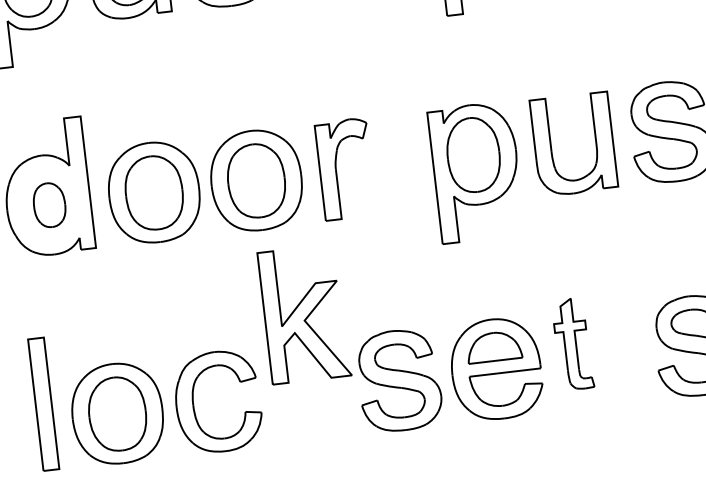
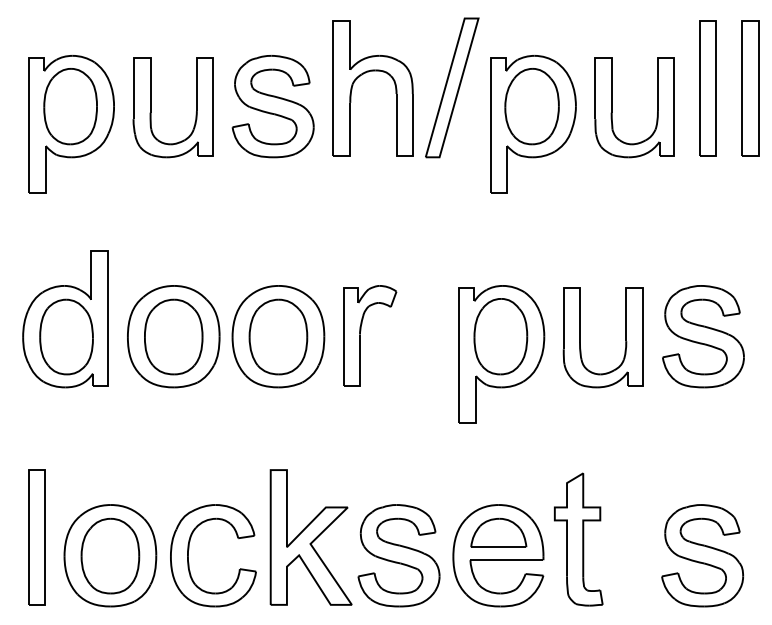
part: (49, 204) -> (66, 336), size x1.67
part: (303, 314) -> (310, 537), moved
part: (572, 344) -> (578, 539), size x1.43

